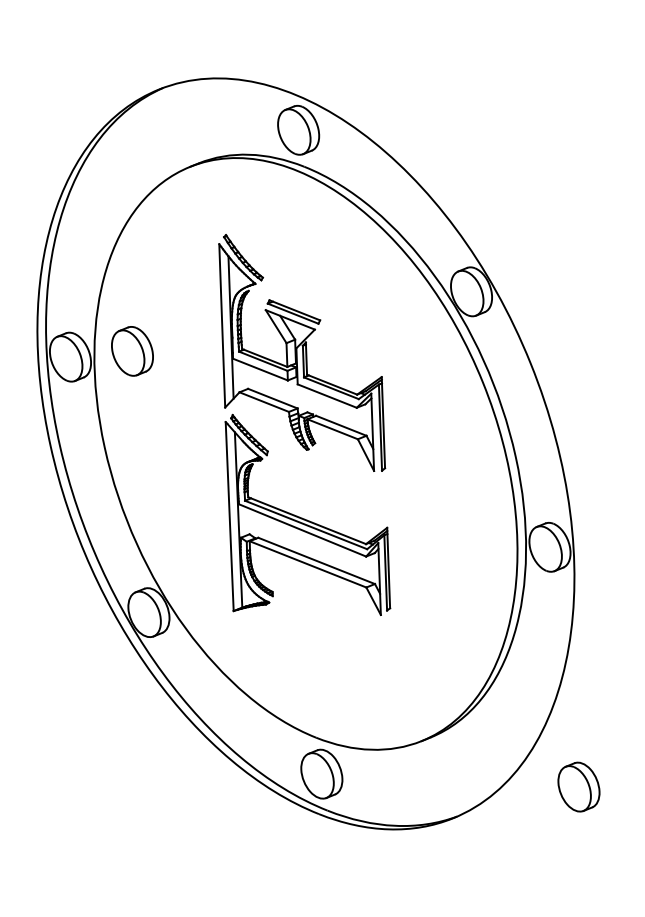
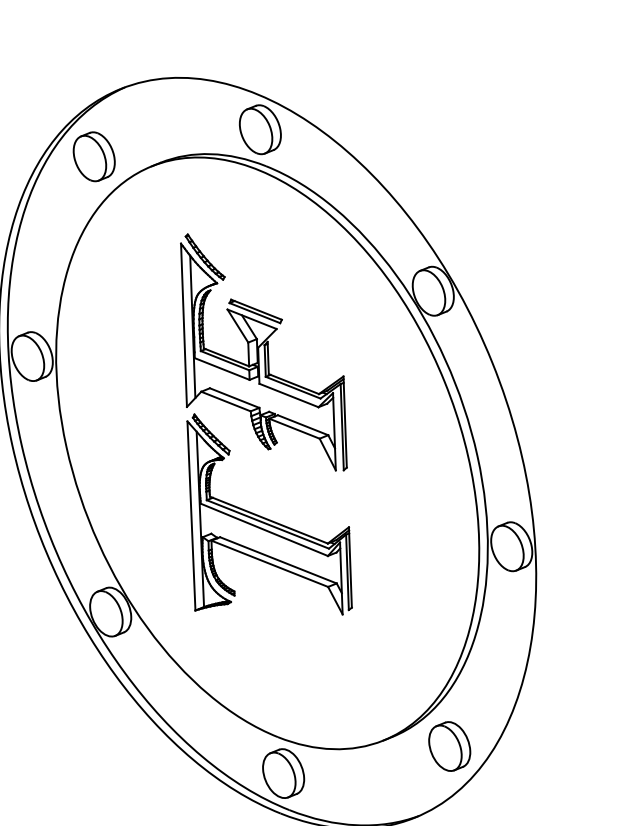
part: (132, 351) -> (94, 156), moved
part: (578, 786) -> (449, 745), moved

